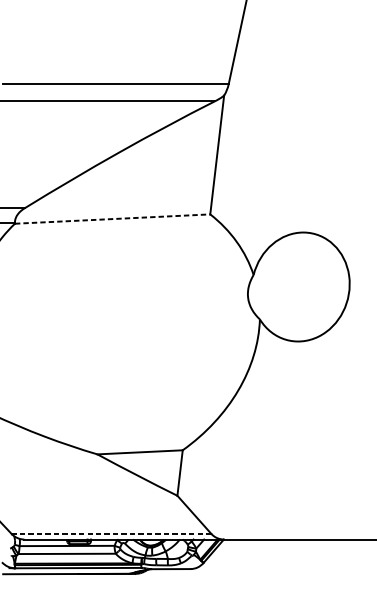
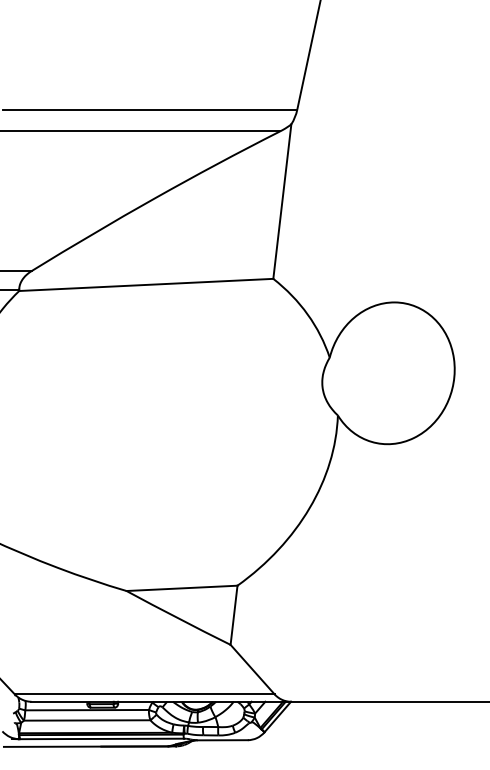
line: (112, 218) -> (146, 284), dashed -> solid
line: (111, 533) -> (144, 694), dashed -> solid

